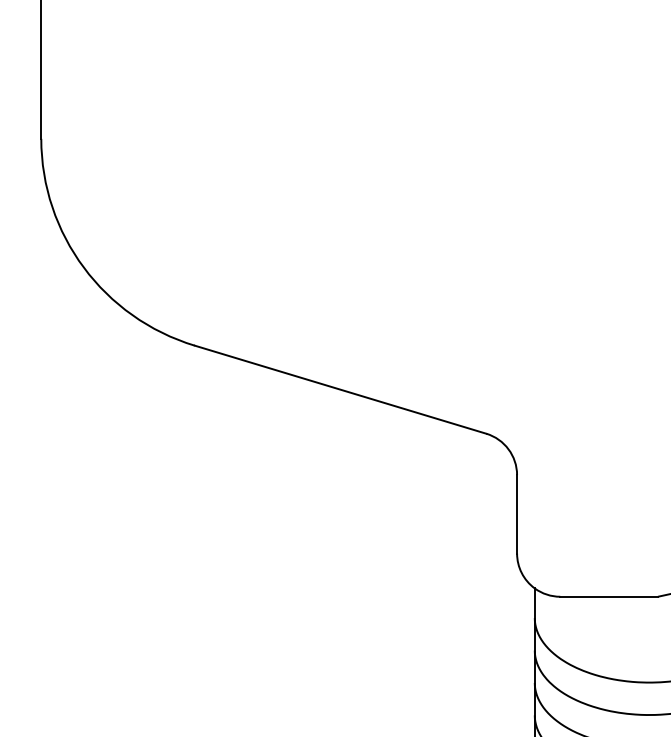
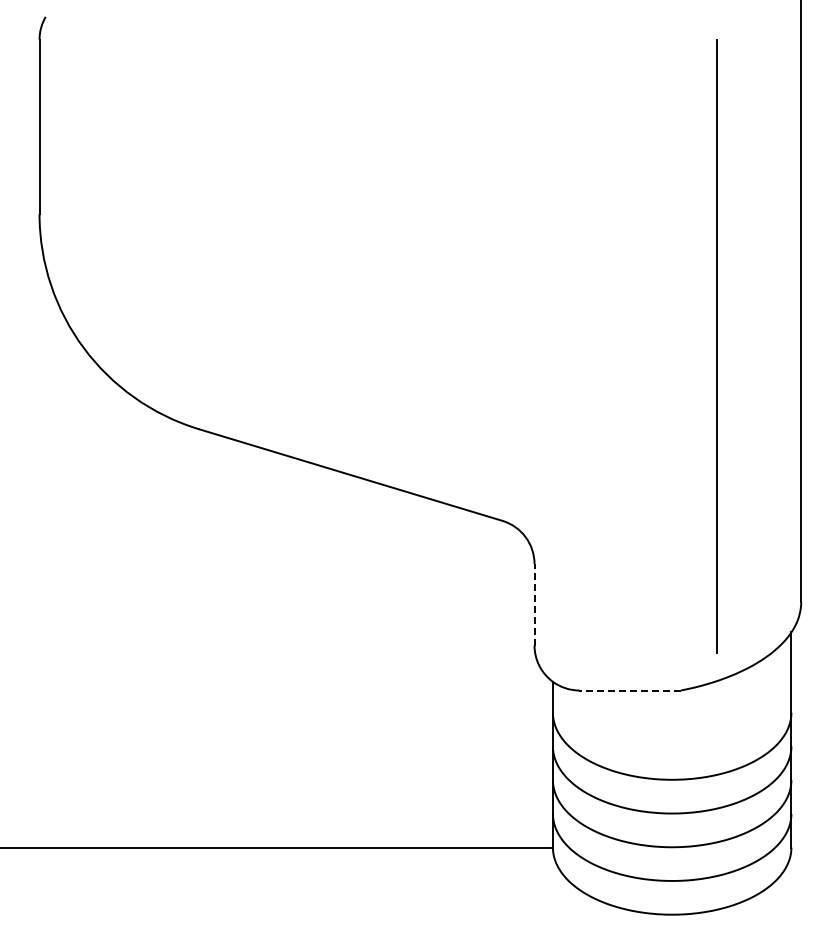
line: (517, 514) -> (534, 604), solid -> dashed
line: (609, 596) -> (630, 690), solid -> dashed

